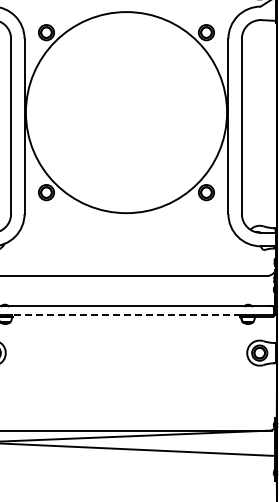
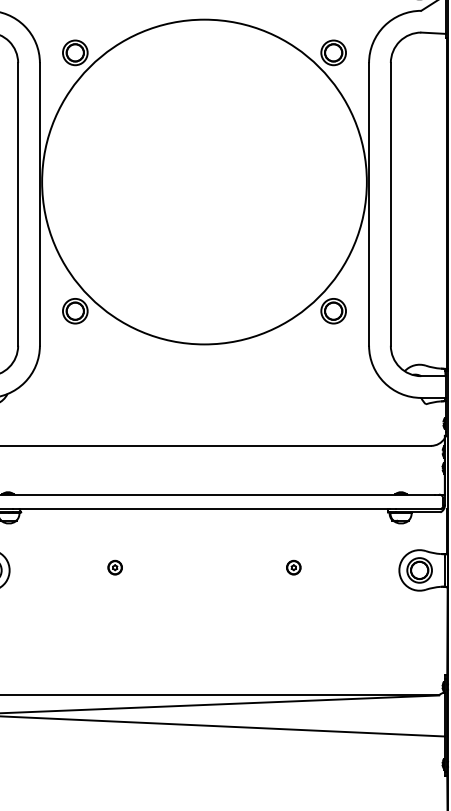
line: (126, 315) -> (204, 509), dashed -> solid
part: (71, 351) -> (115, 567), added
part: (181, 351) -> (293, 567), added

